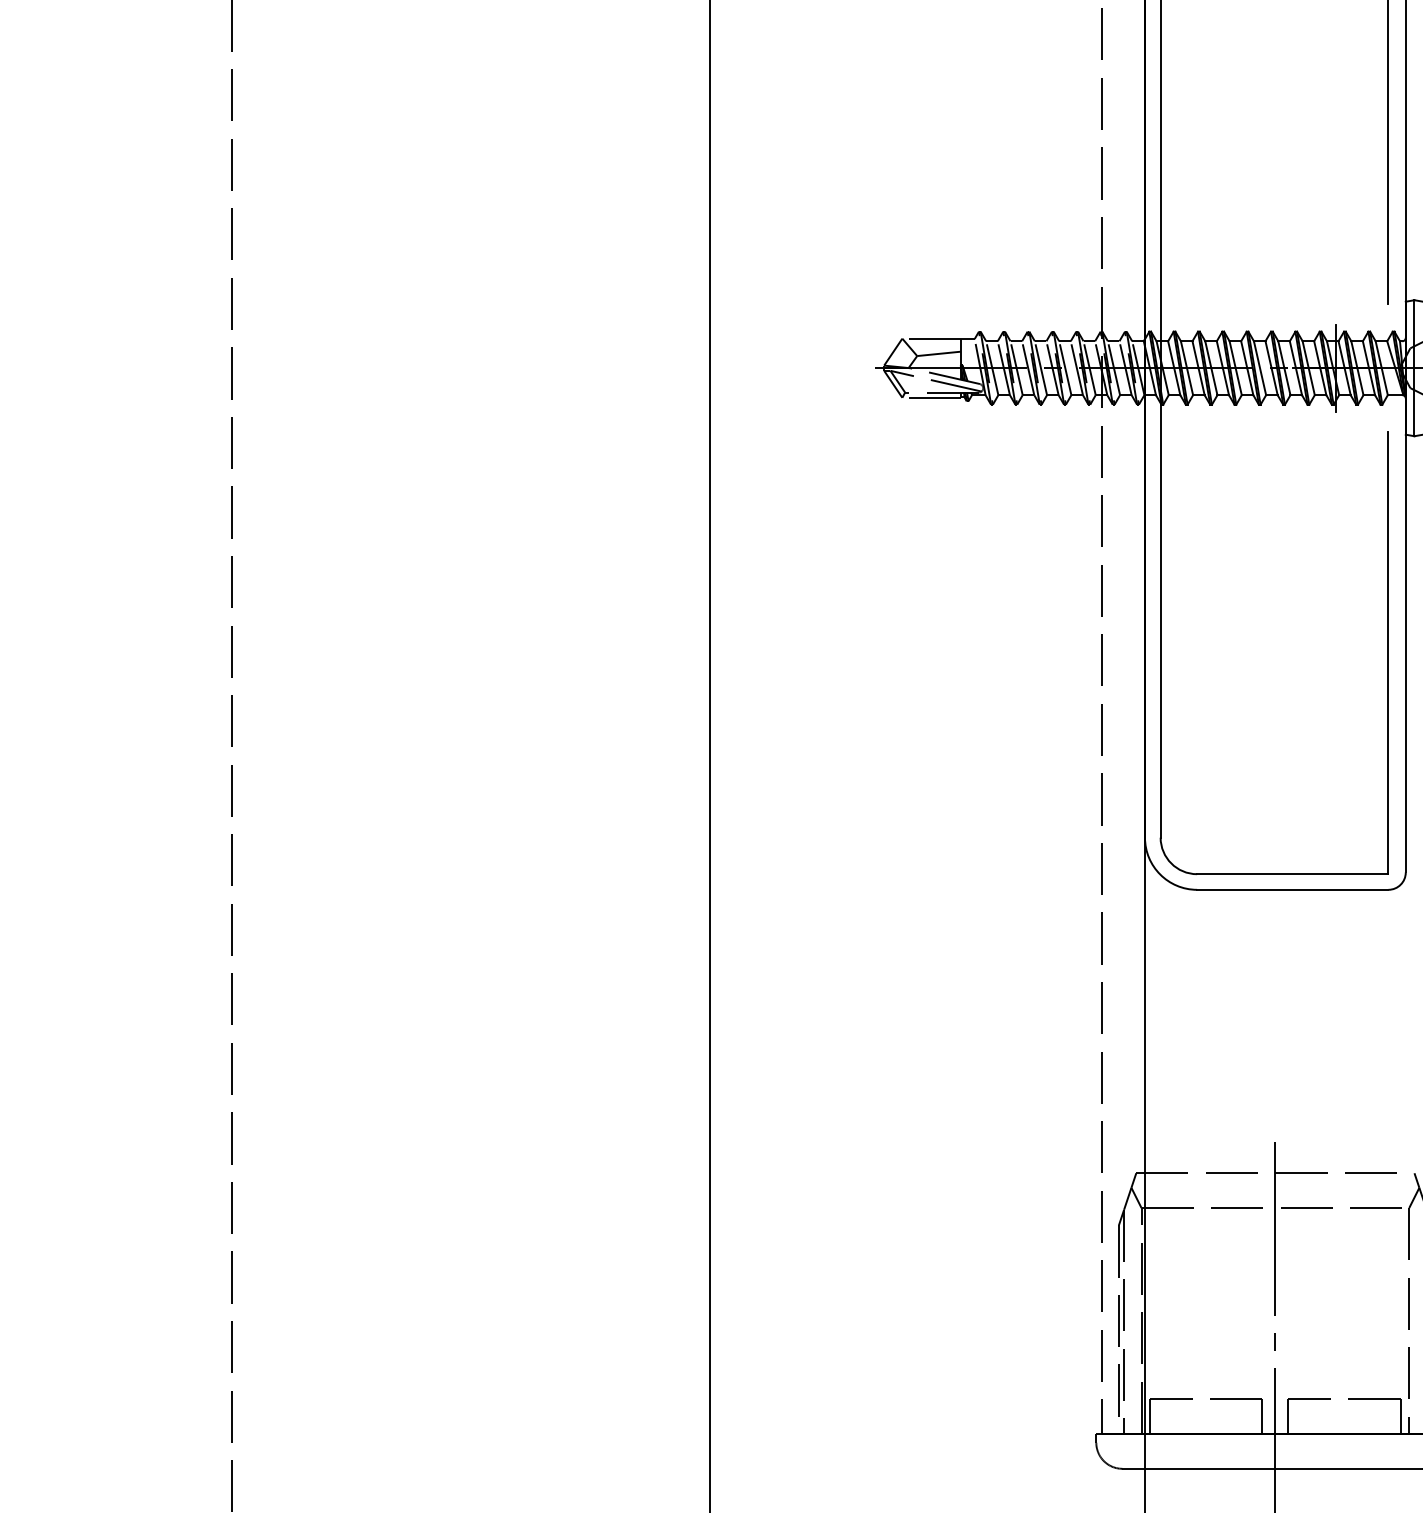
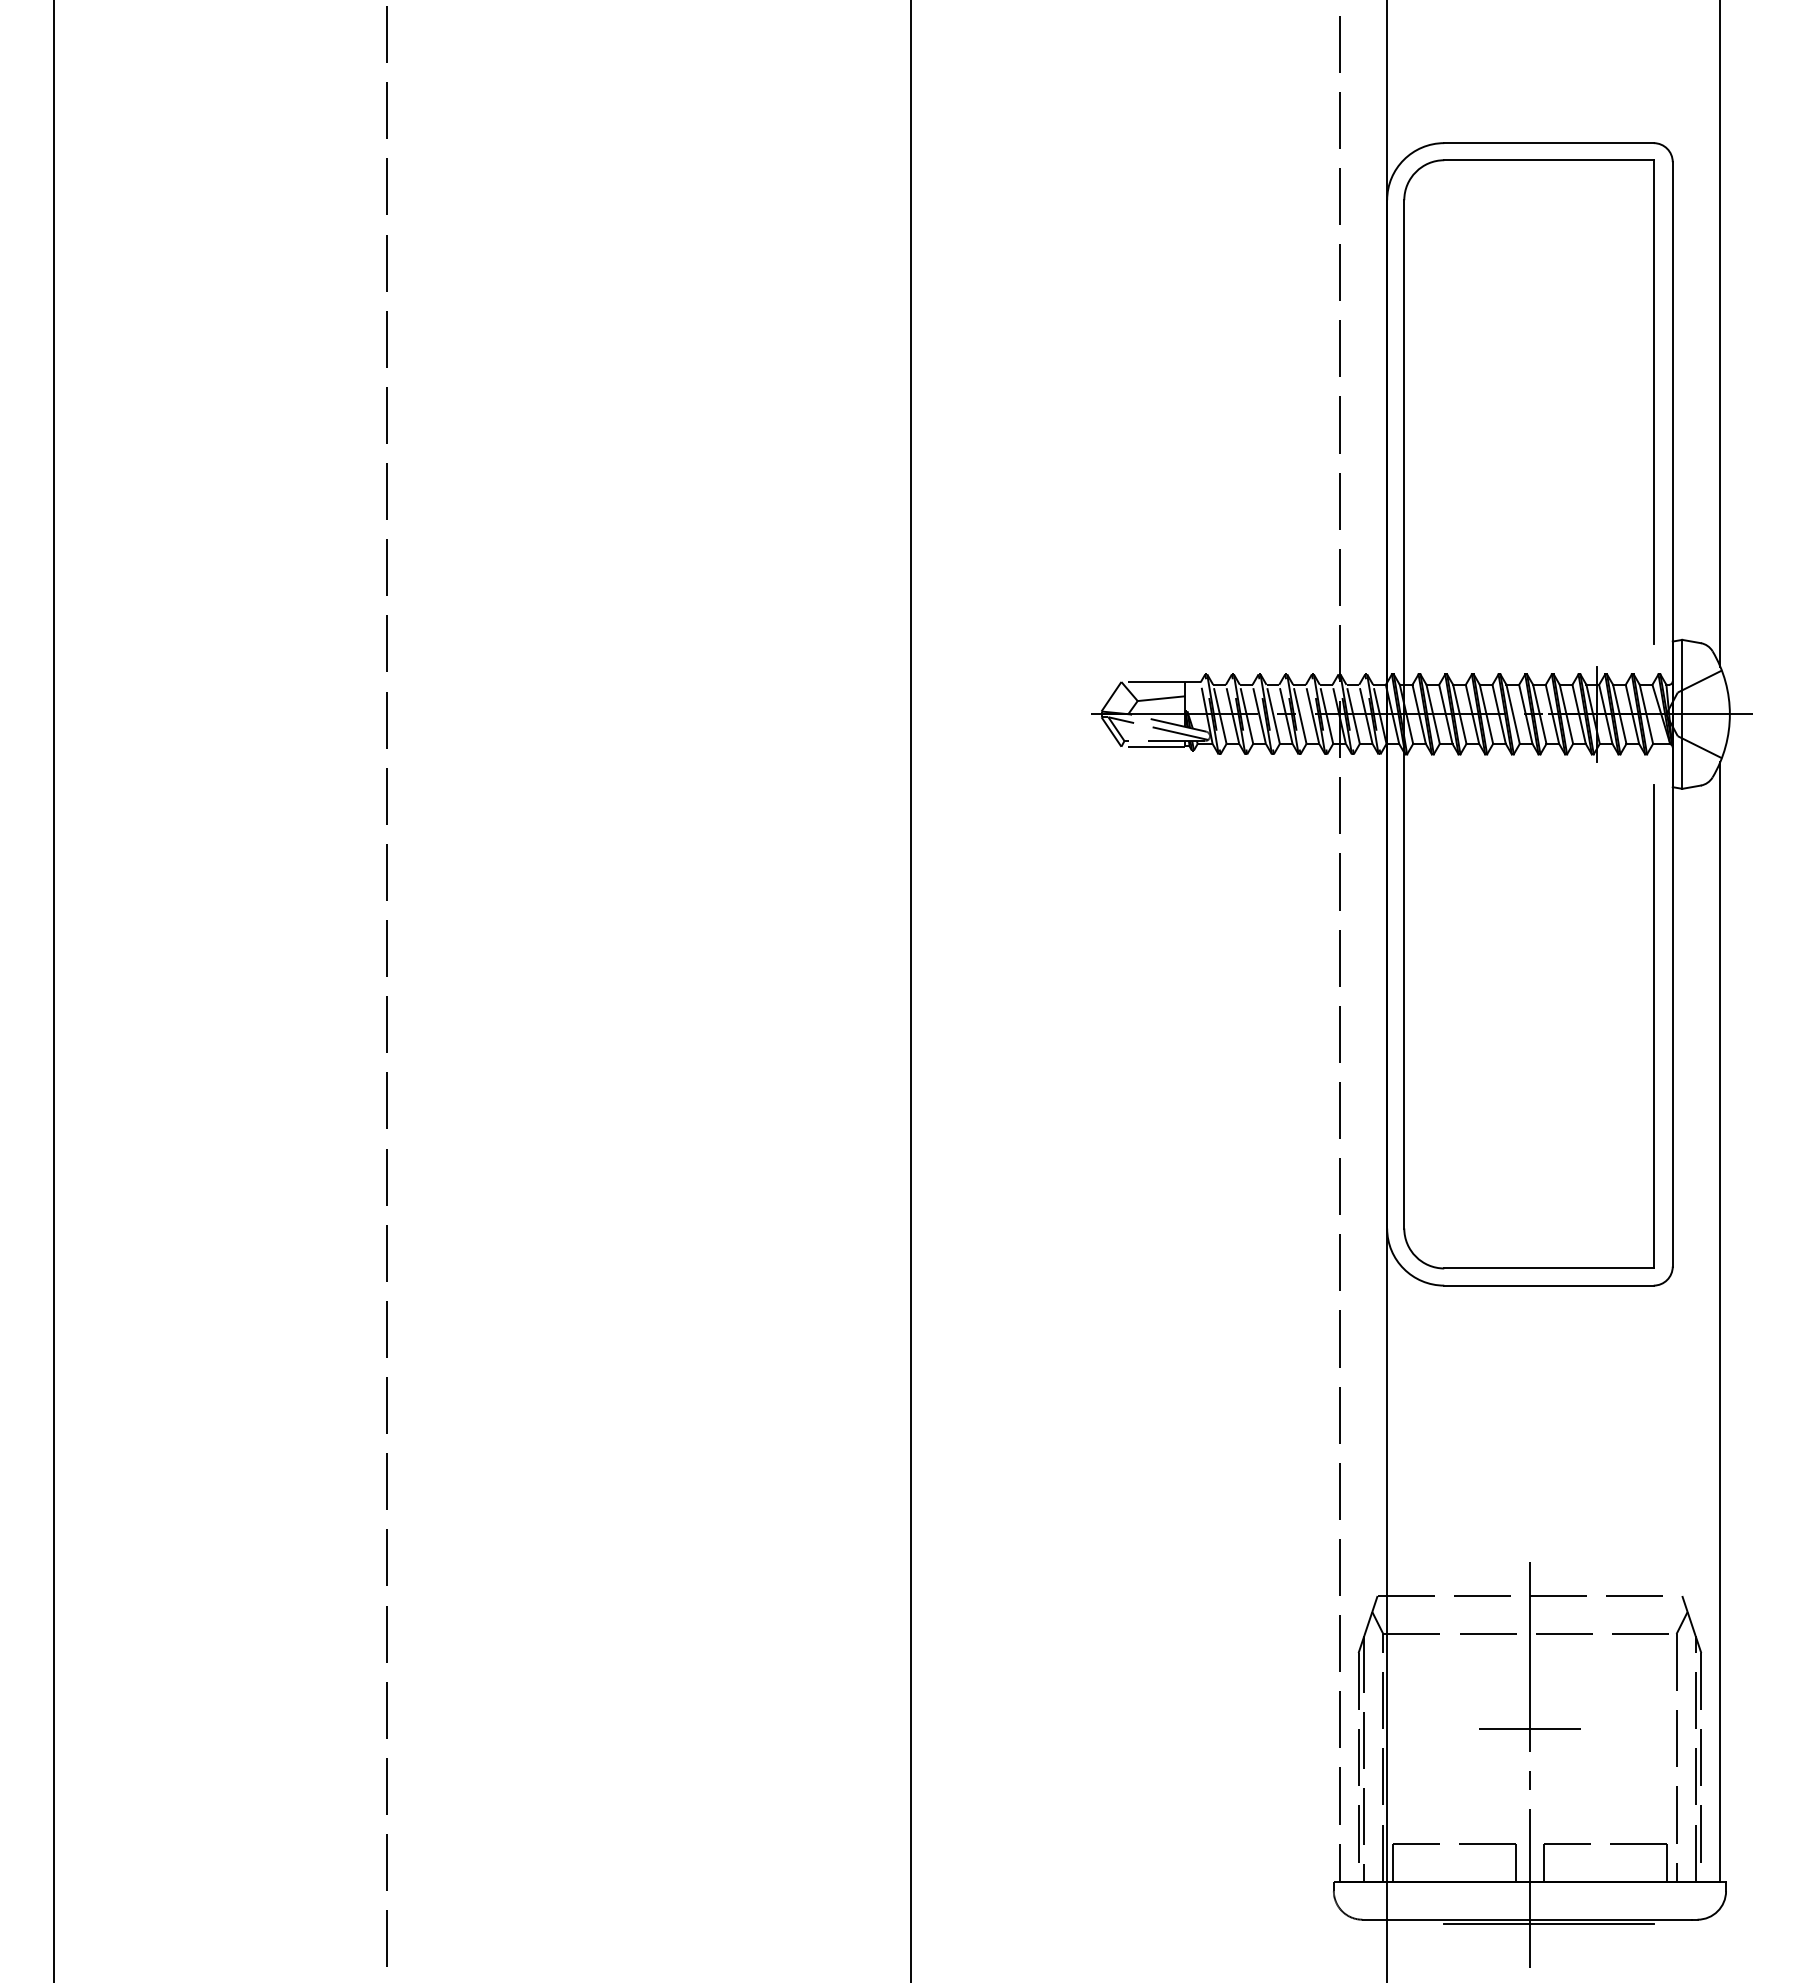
line: (1274, 1295) -> (1529, 1729), added
line: (1292, 1472) -> (1548, 1923), added

